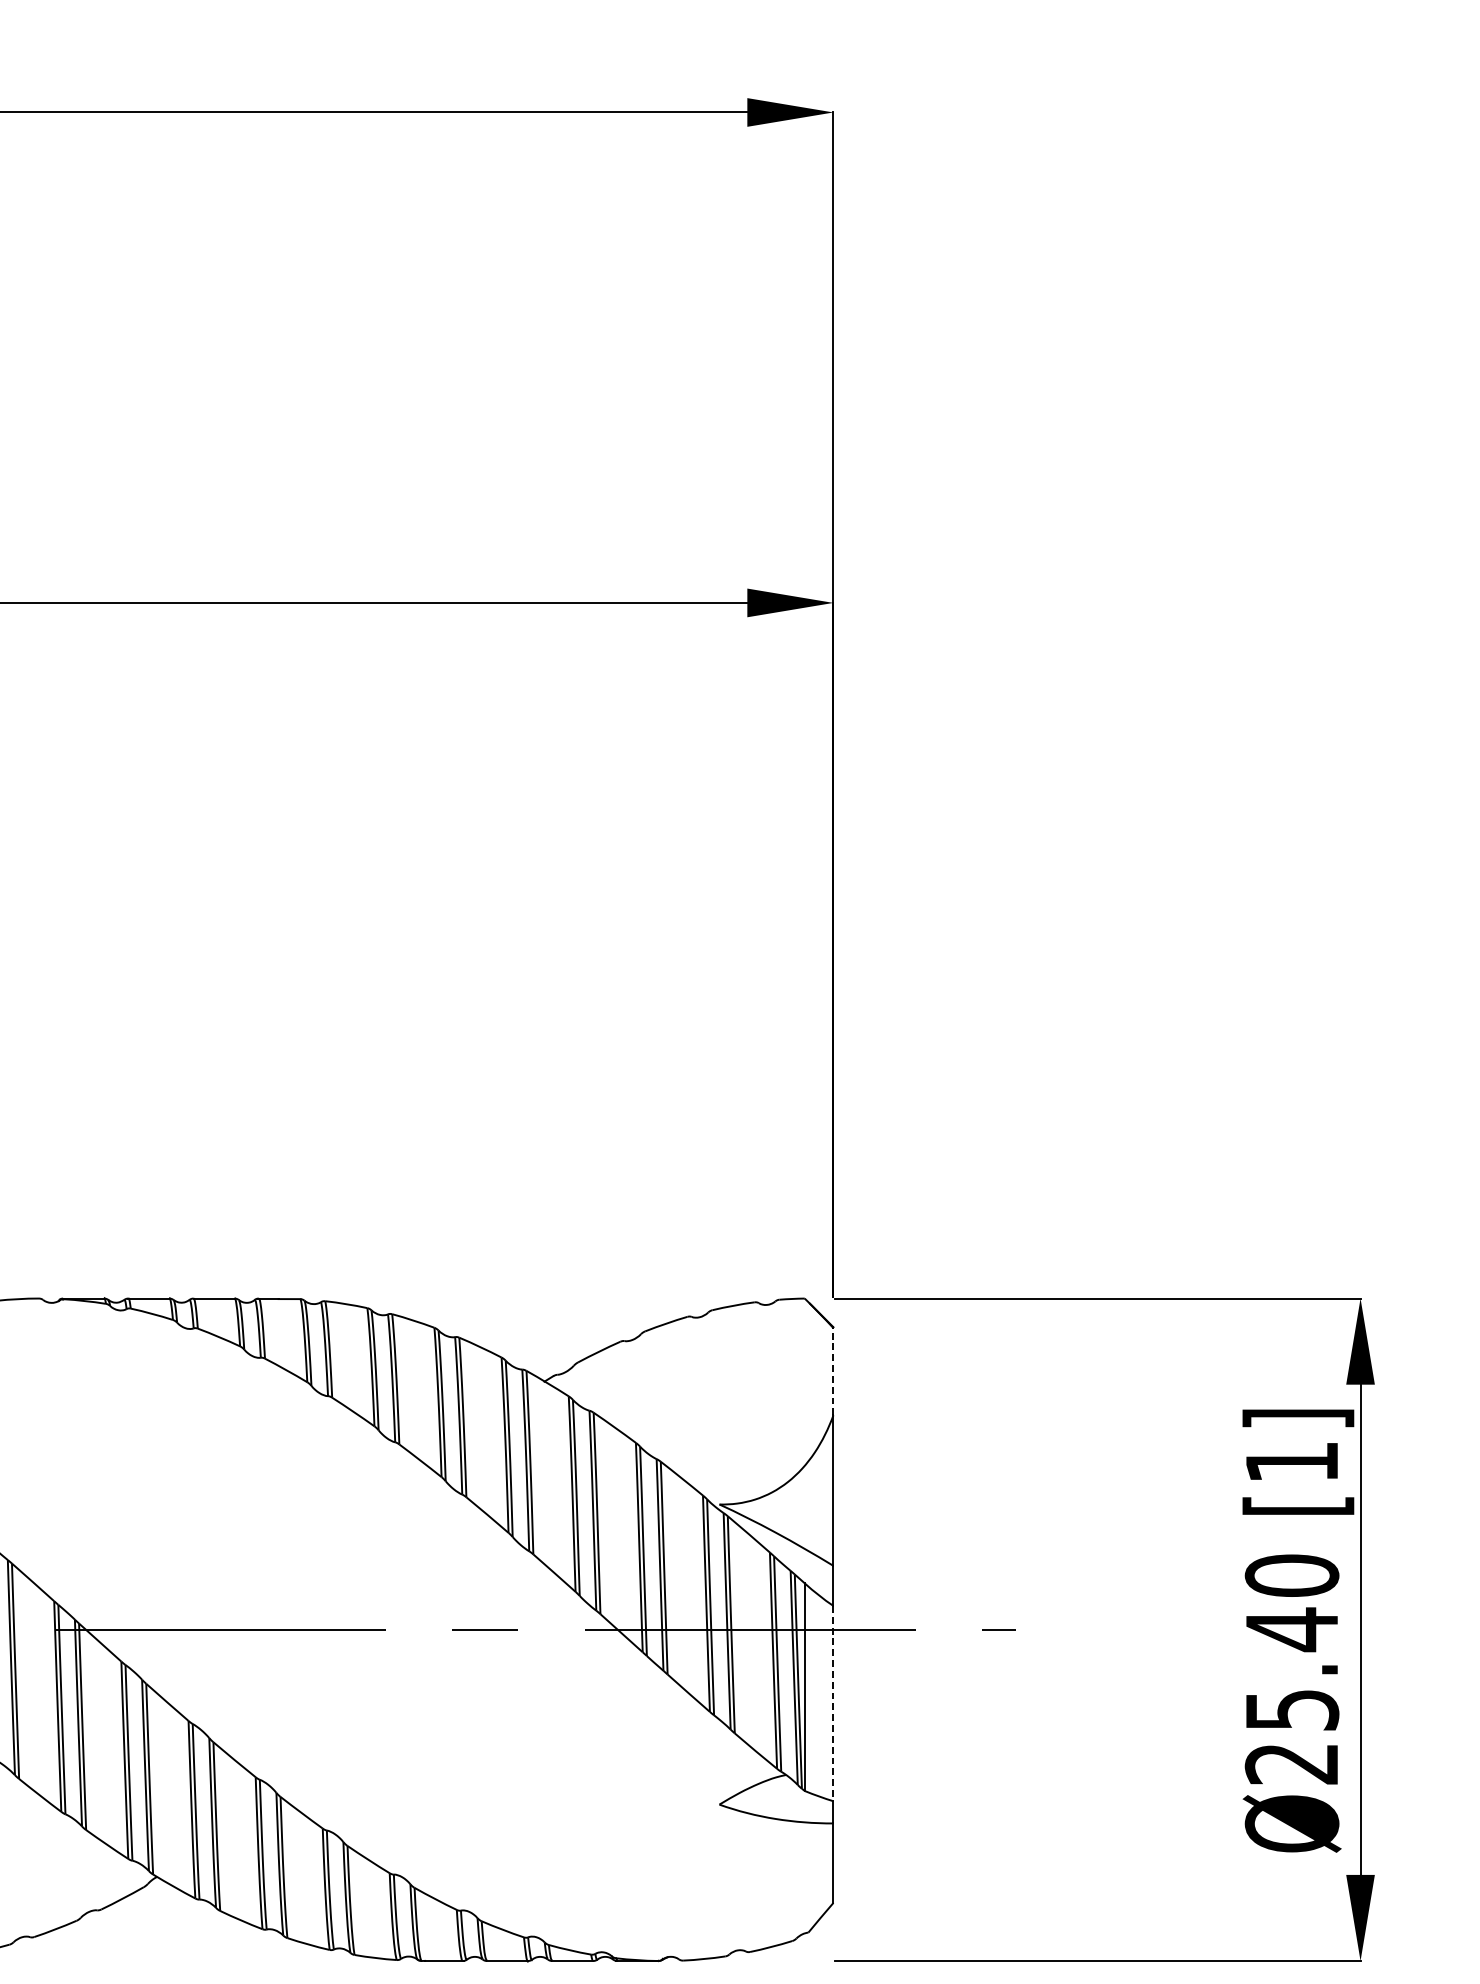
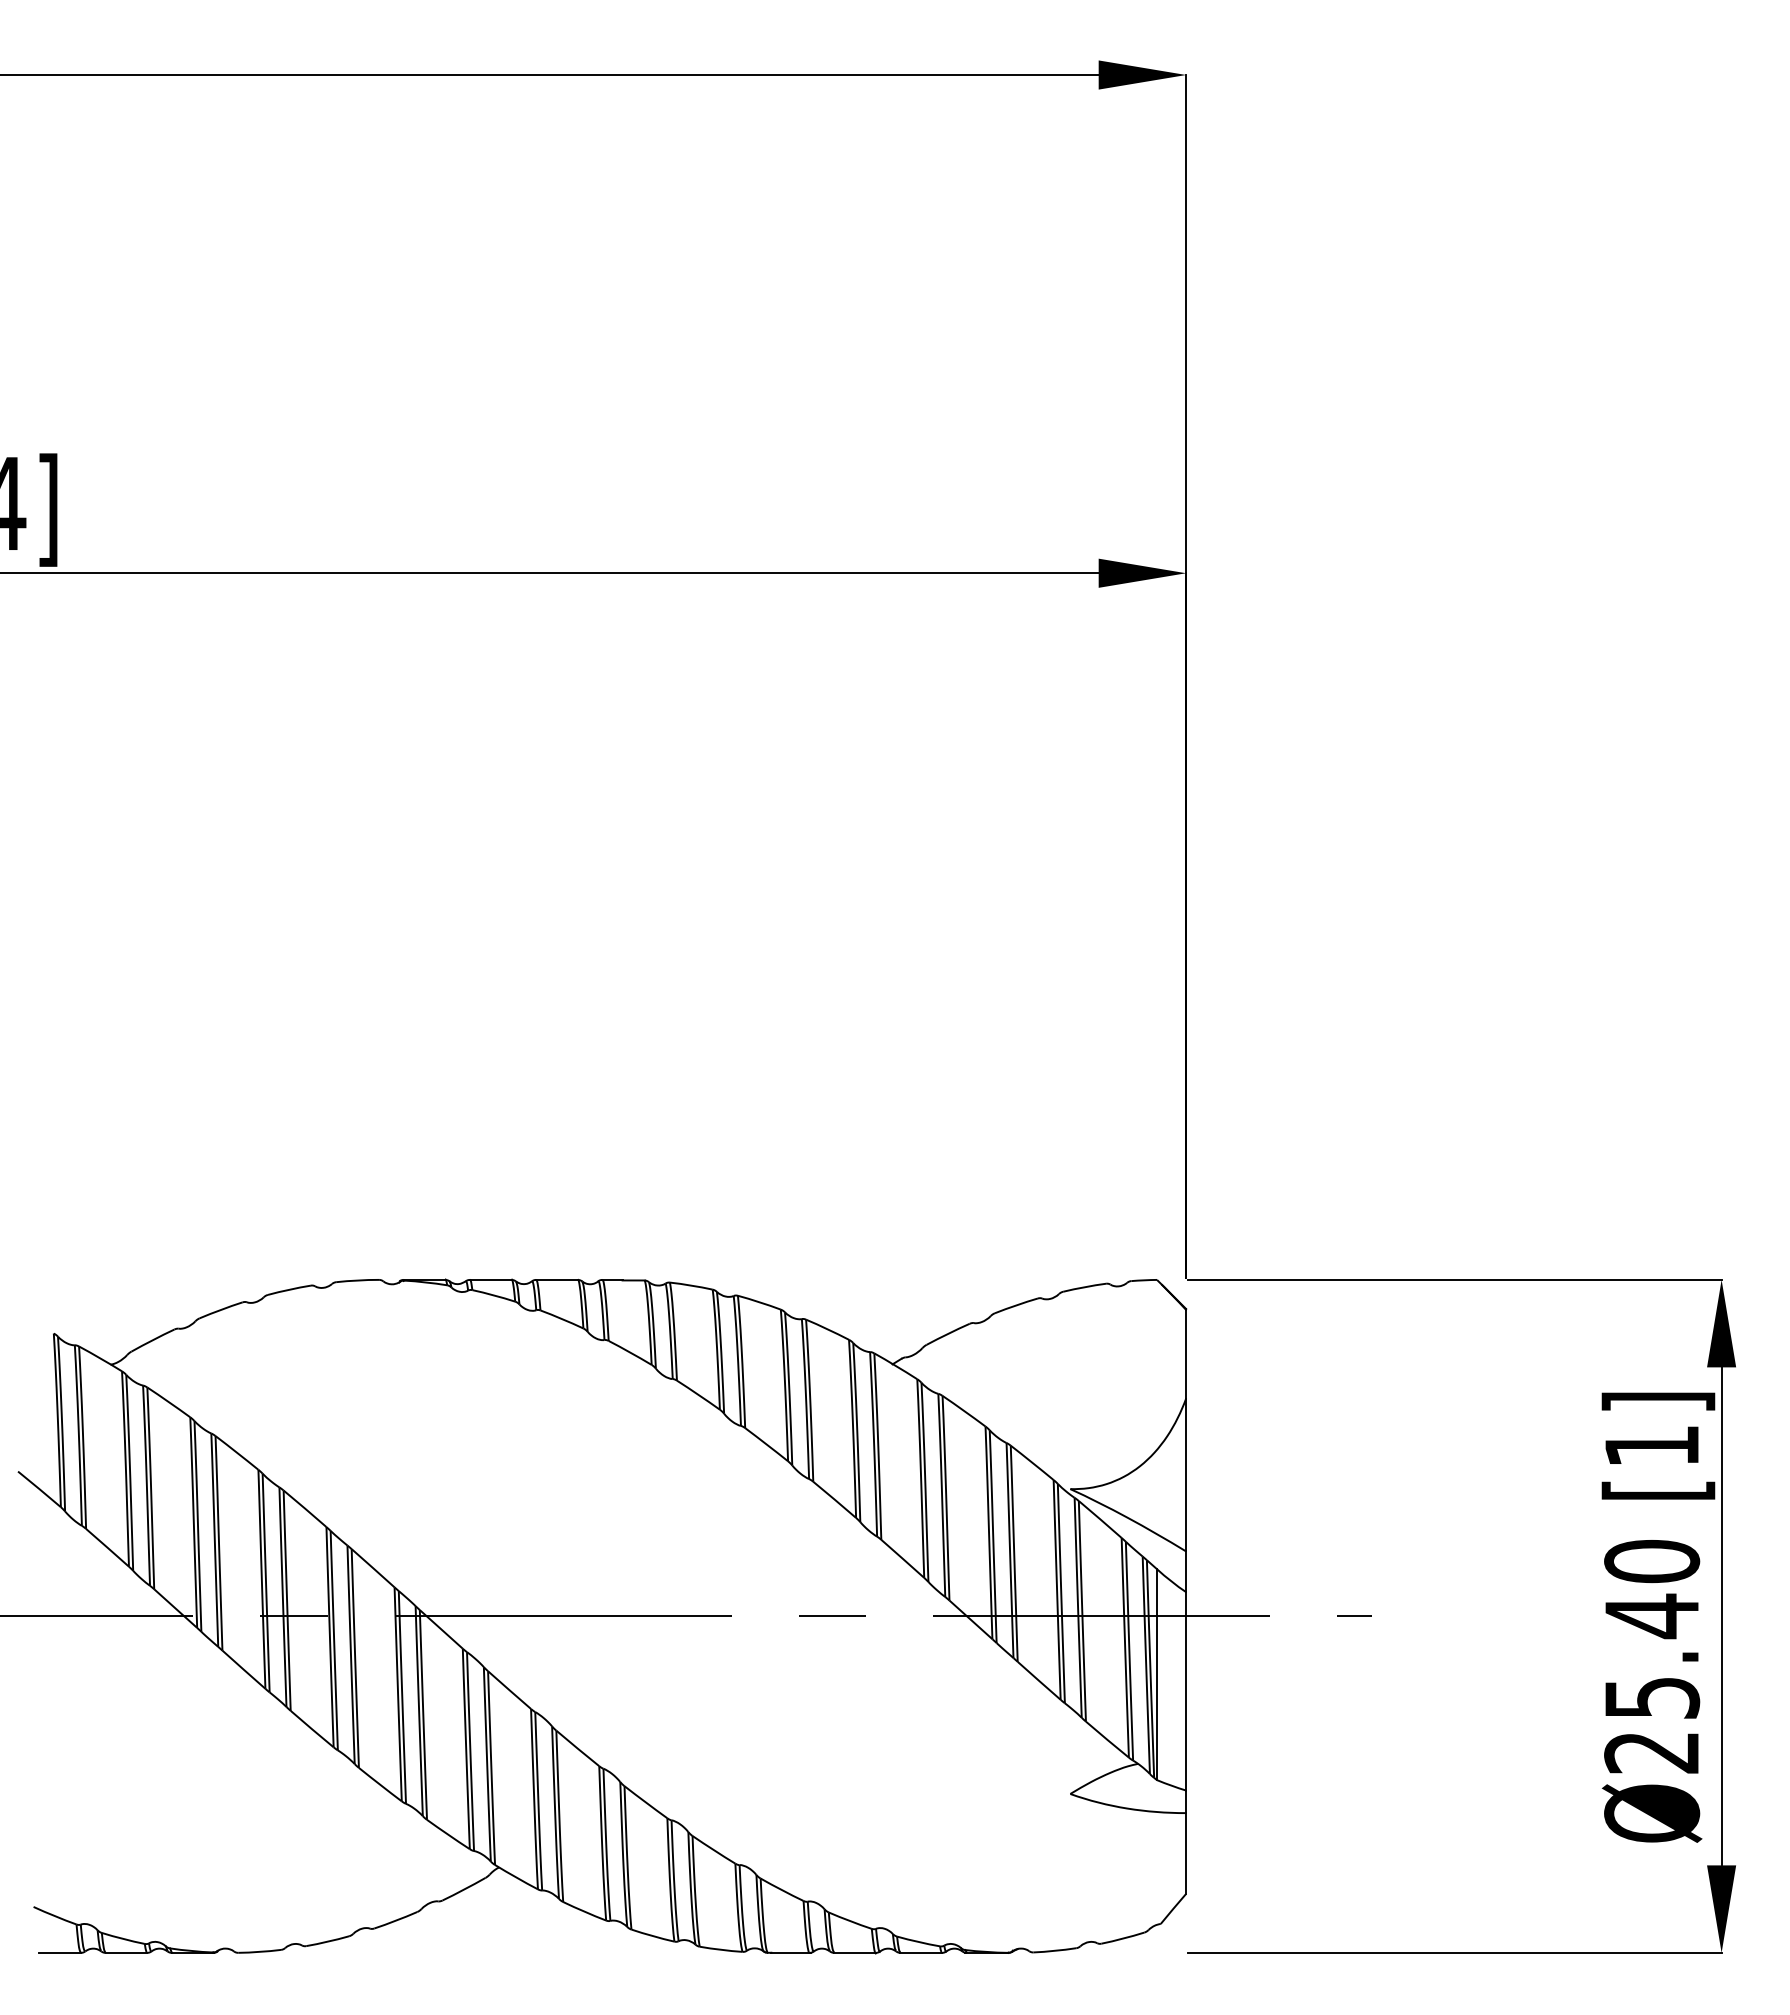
line: (833, 1371) -> (1186, 1353), dashed -> solid
line: (833, 1703) -> (1186, 1691), dashed -> solid

